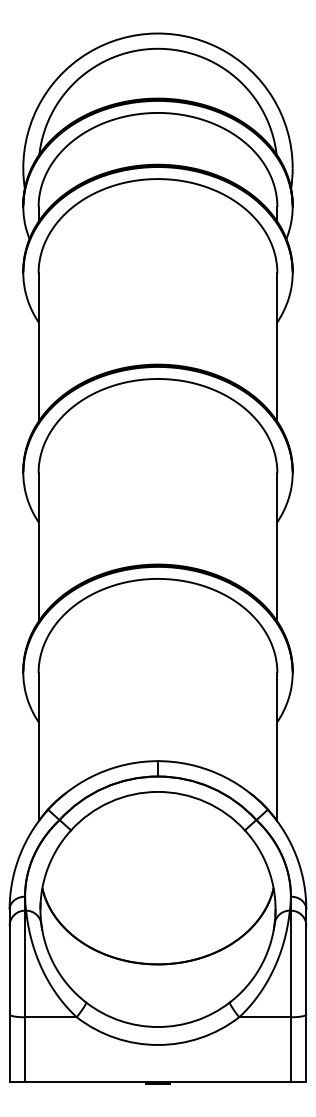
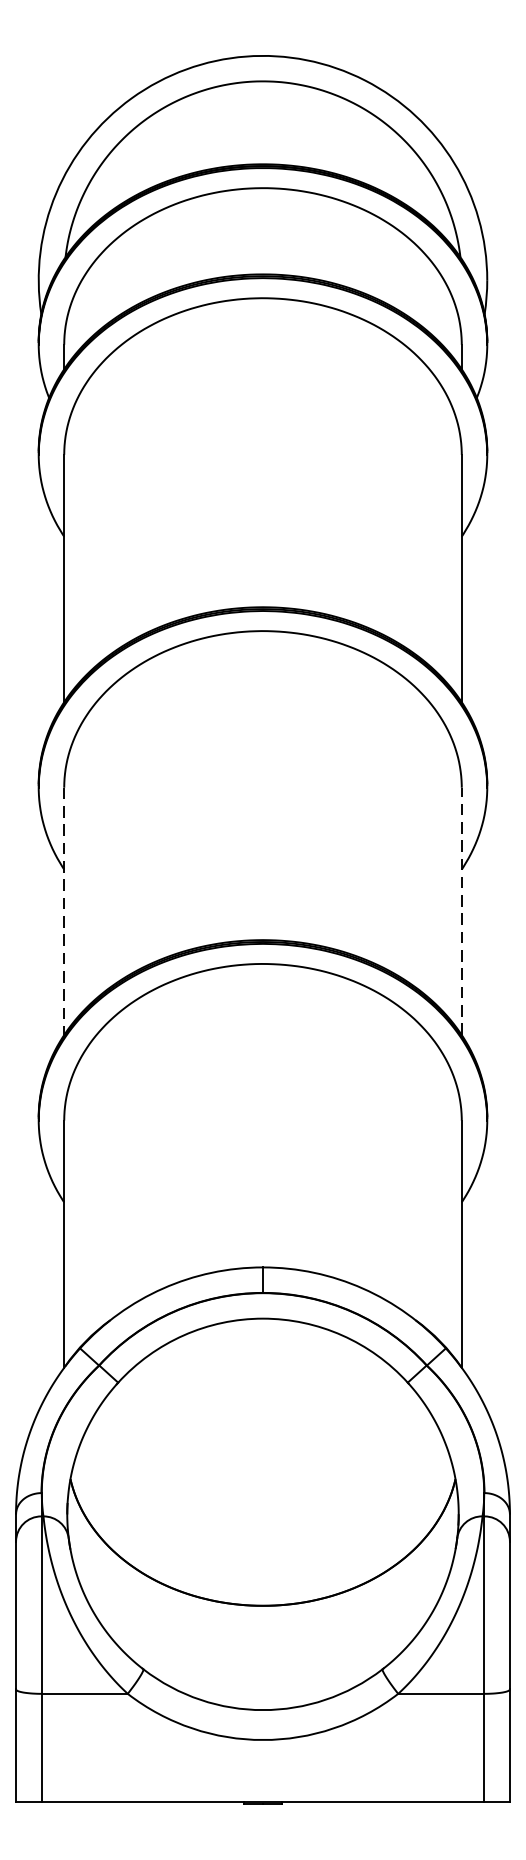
line: (277, 546) -> (461, 910), solid -> dashed
line: (38, 547) -> (64, 911), solid -> dashed

